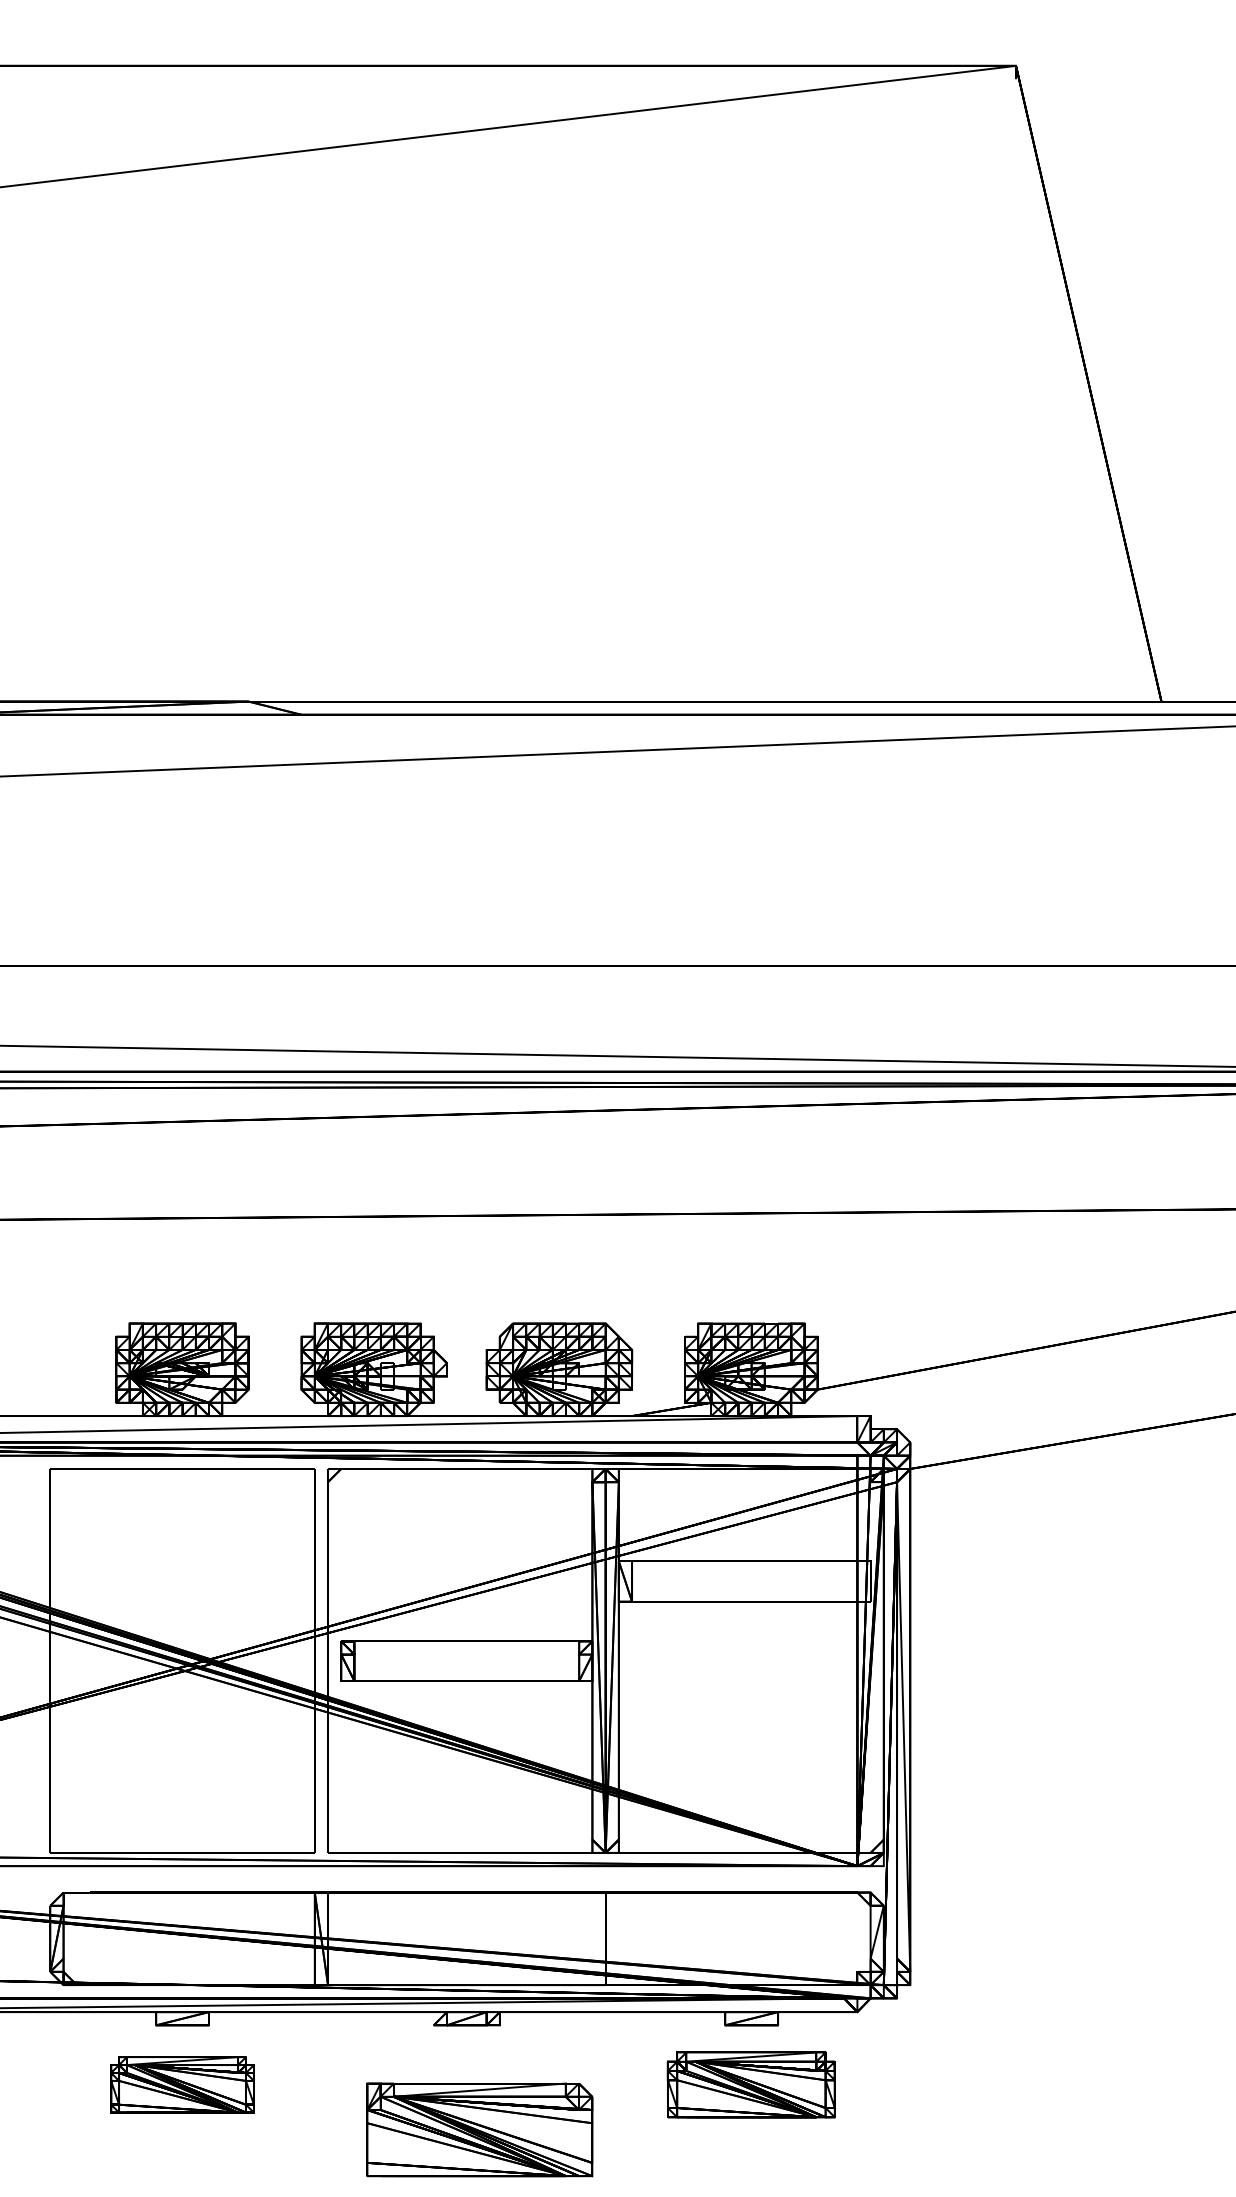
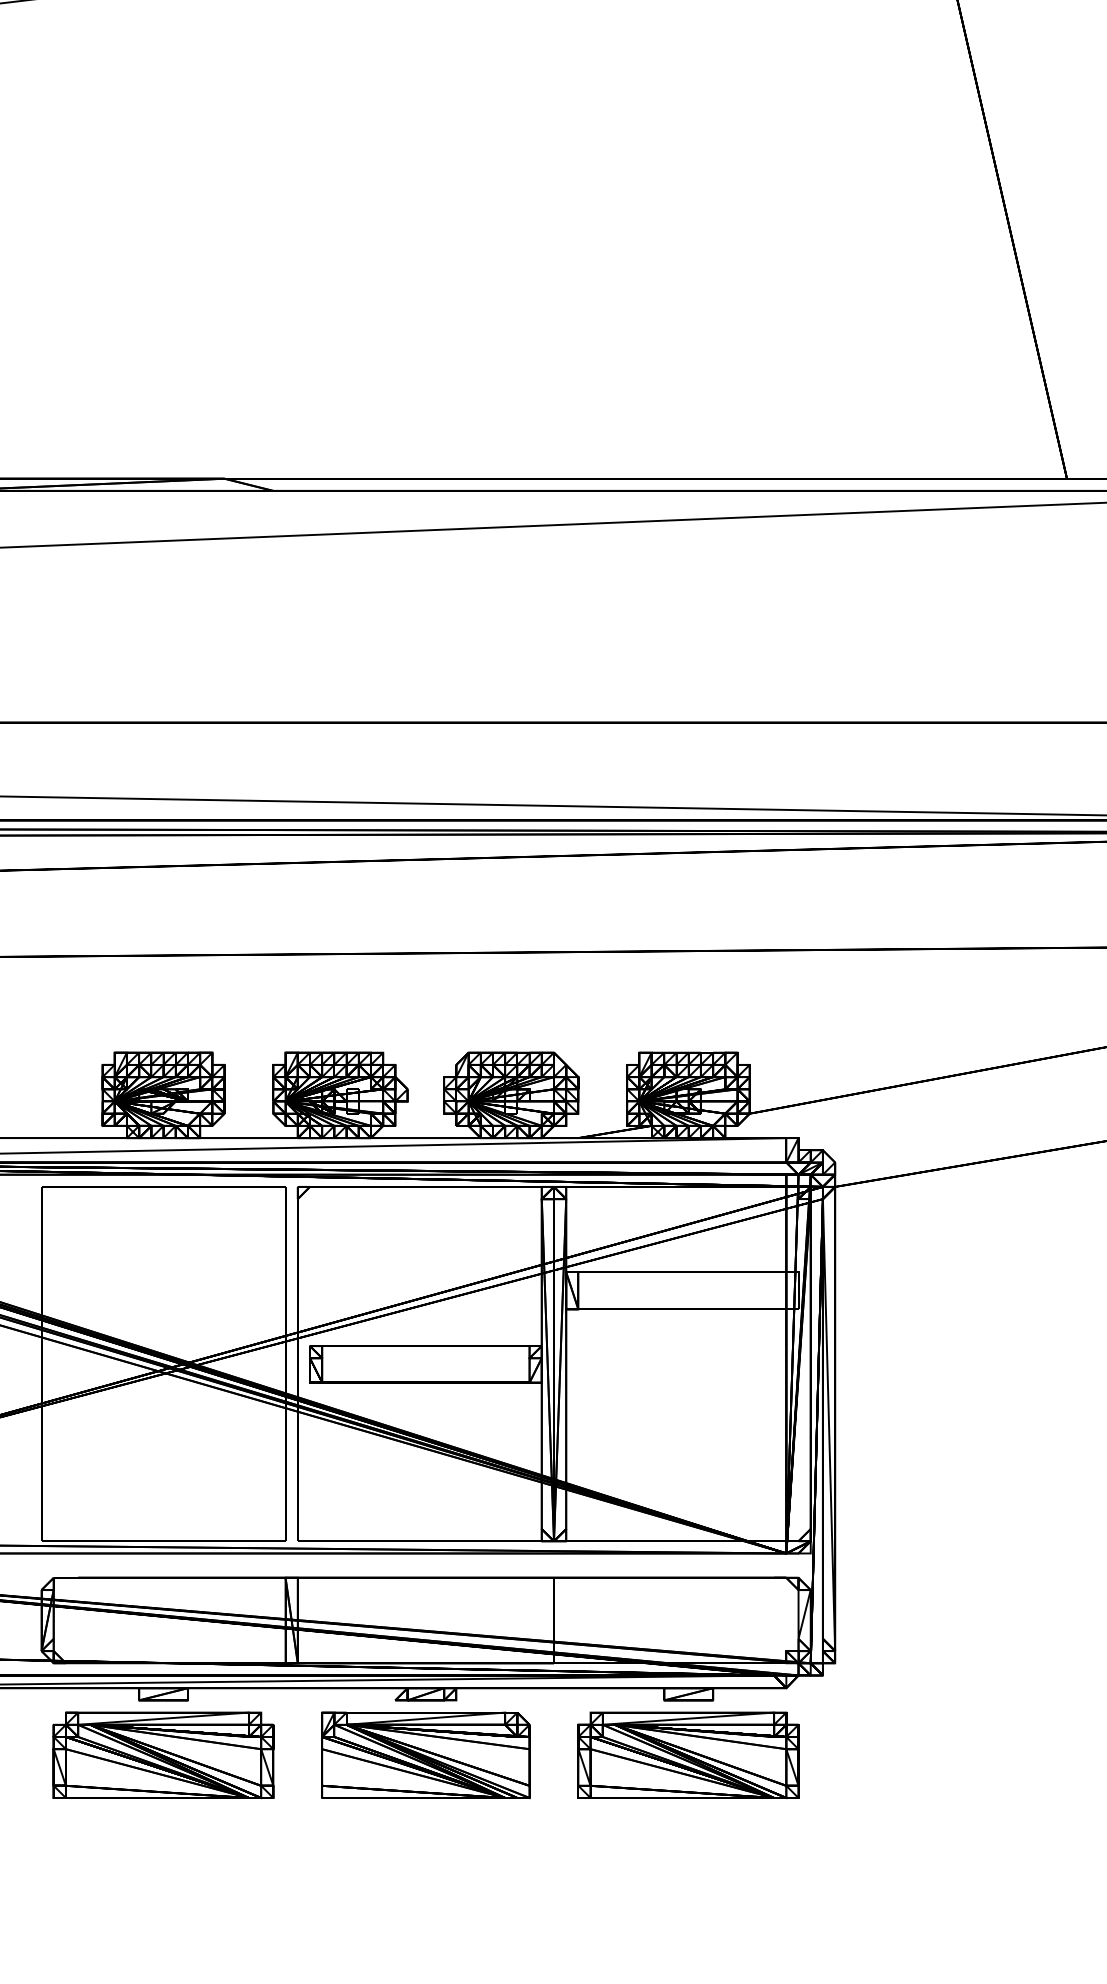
part: (182, 2084) -> (163, 1755), size x1.67
part: (751, 2084) -> (688, 1755), size x1.43
part: (479, 2129) -> (425, 1755), moved

